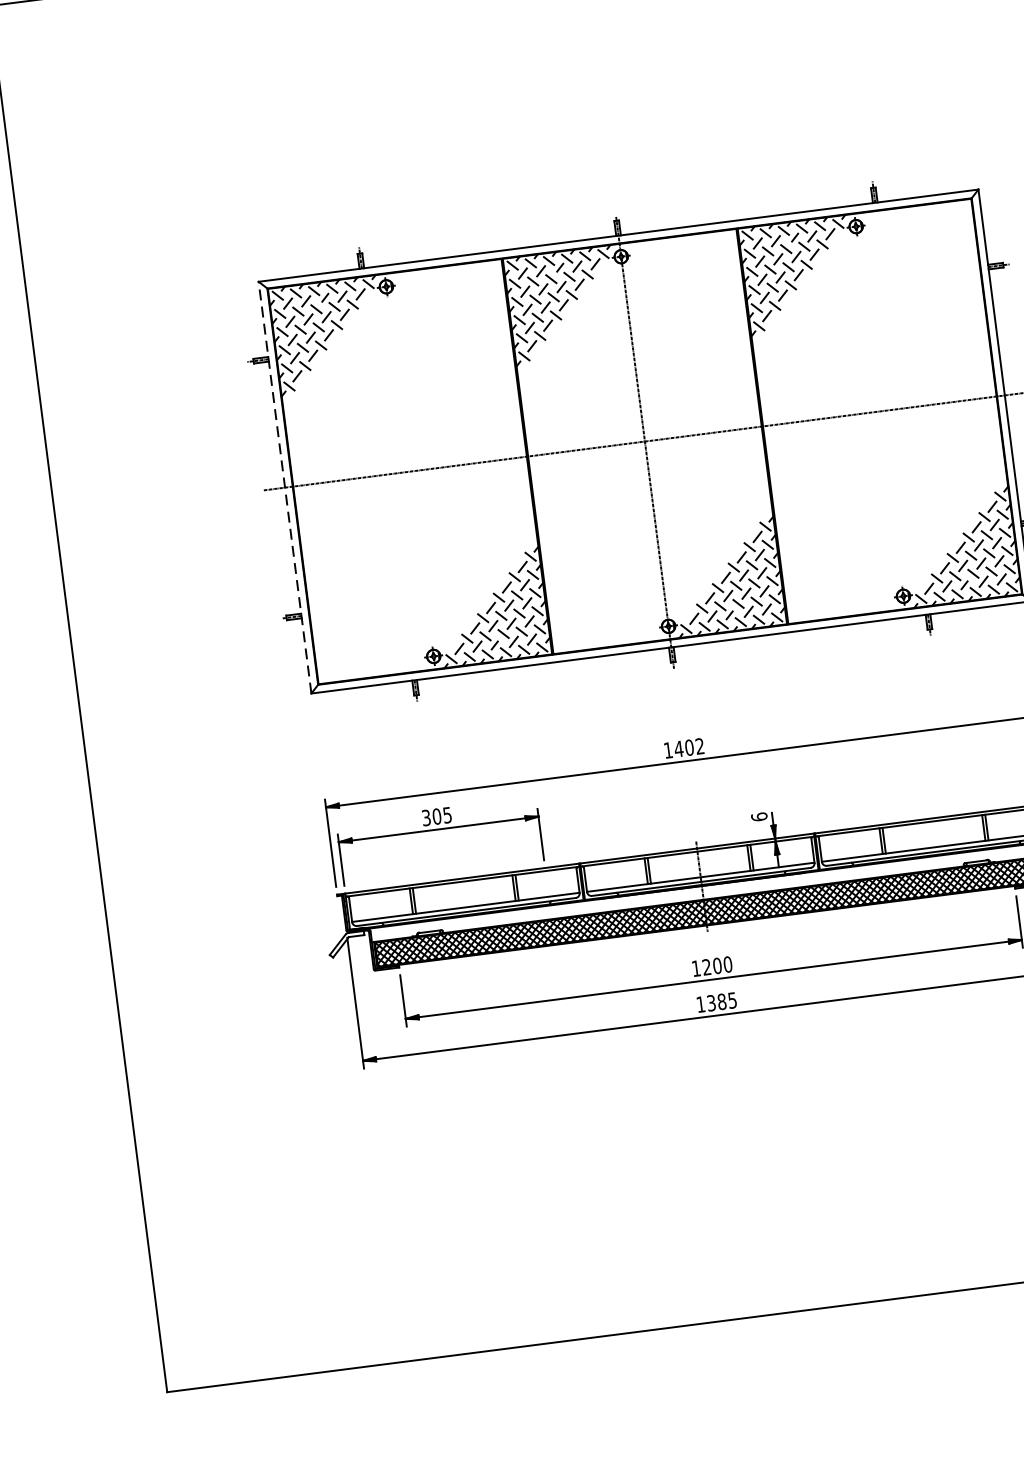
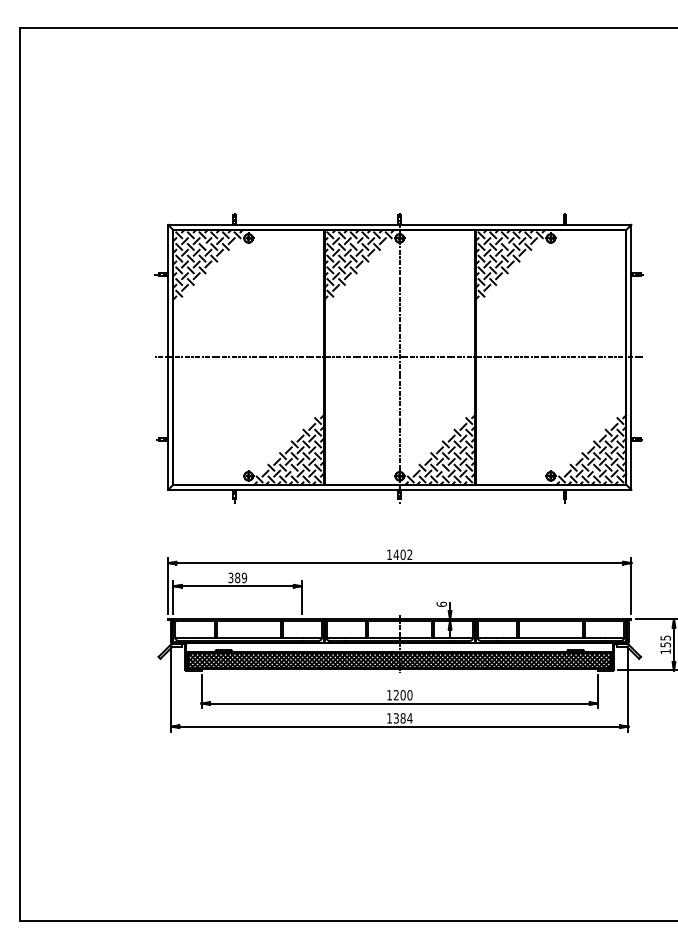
line: (285, 486) -> (168, 356), dashed -> solid
text: (442, 815) -> (241, 577), 305 -> 389
text: (731, 1000) -> (409, 718), 1385 -> 1384

